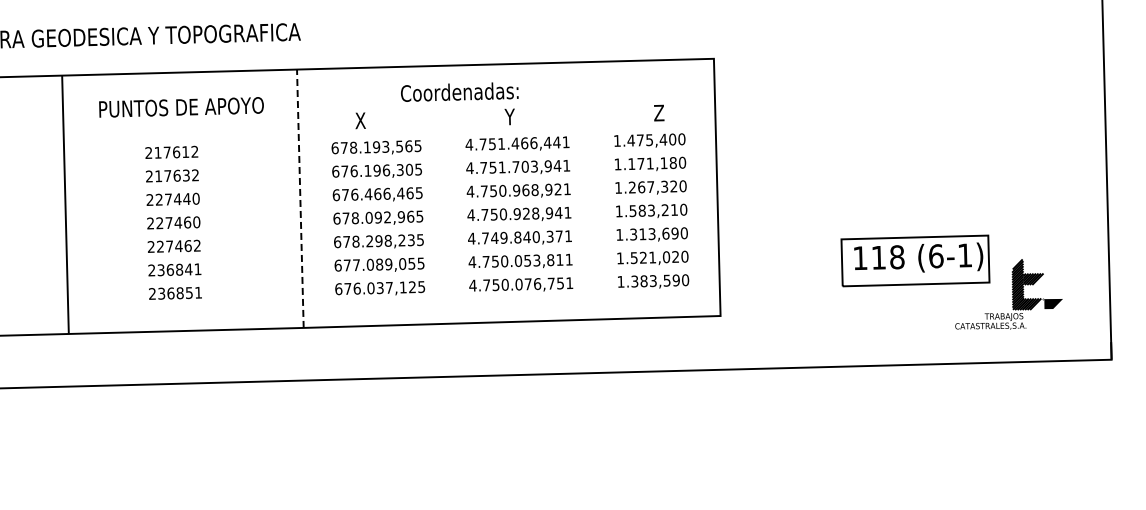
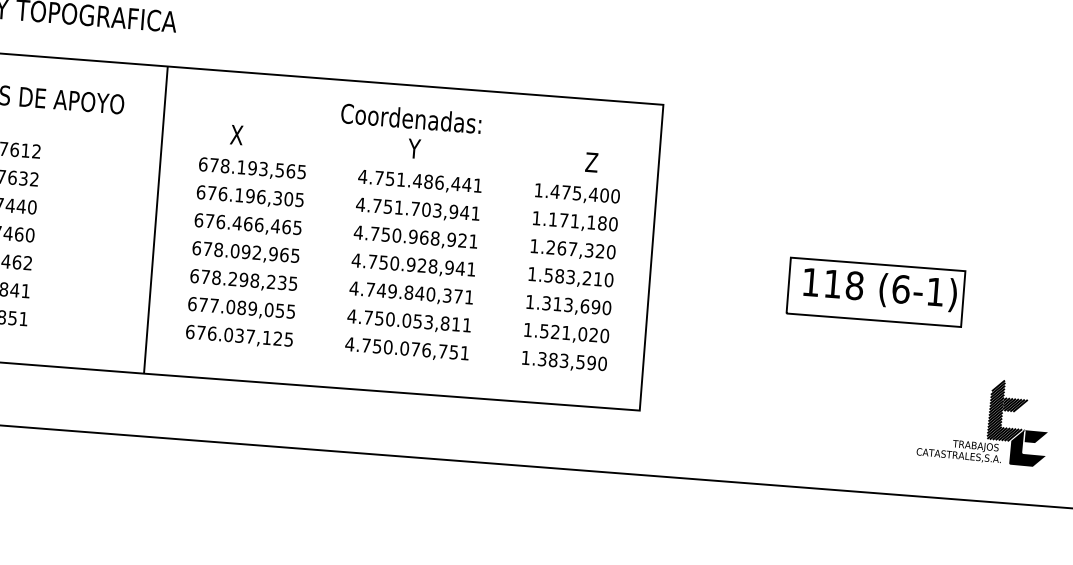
text: (459, 91) -> (411, 117), moved
text: (524, 143) -> (428, 182), 4.751.466,441 -> 4.751.486,441
line: (300, 198) -> (156, 219), dashed -> solid
part: (915, 260) -> (876, 291), moved
fill: (1048, 314) -> (1028, 448), added

